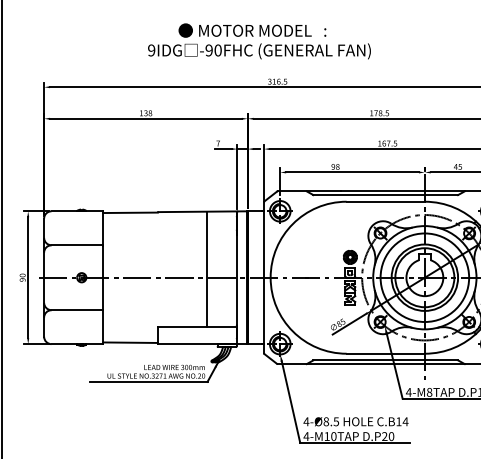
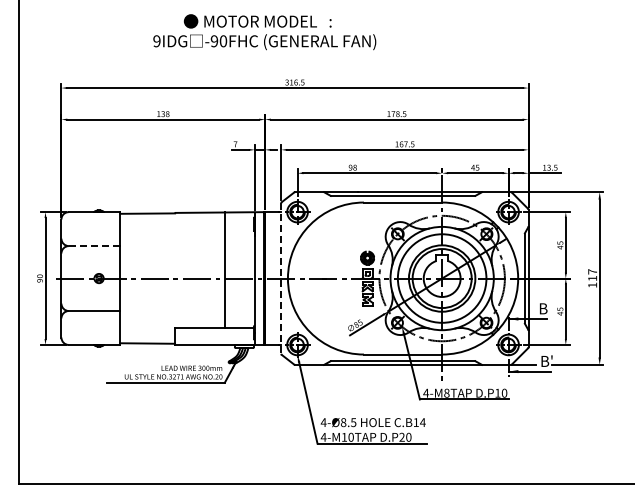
text: (259, 41) -> (264, 32), moved
line: (77, 245) -> (94, 246), solid -> dashed
line: (264, 278) -> (281, 279), solid -> dashed

